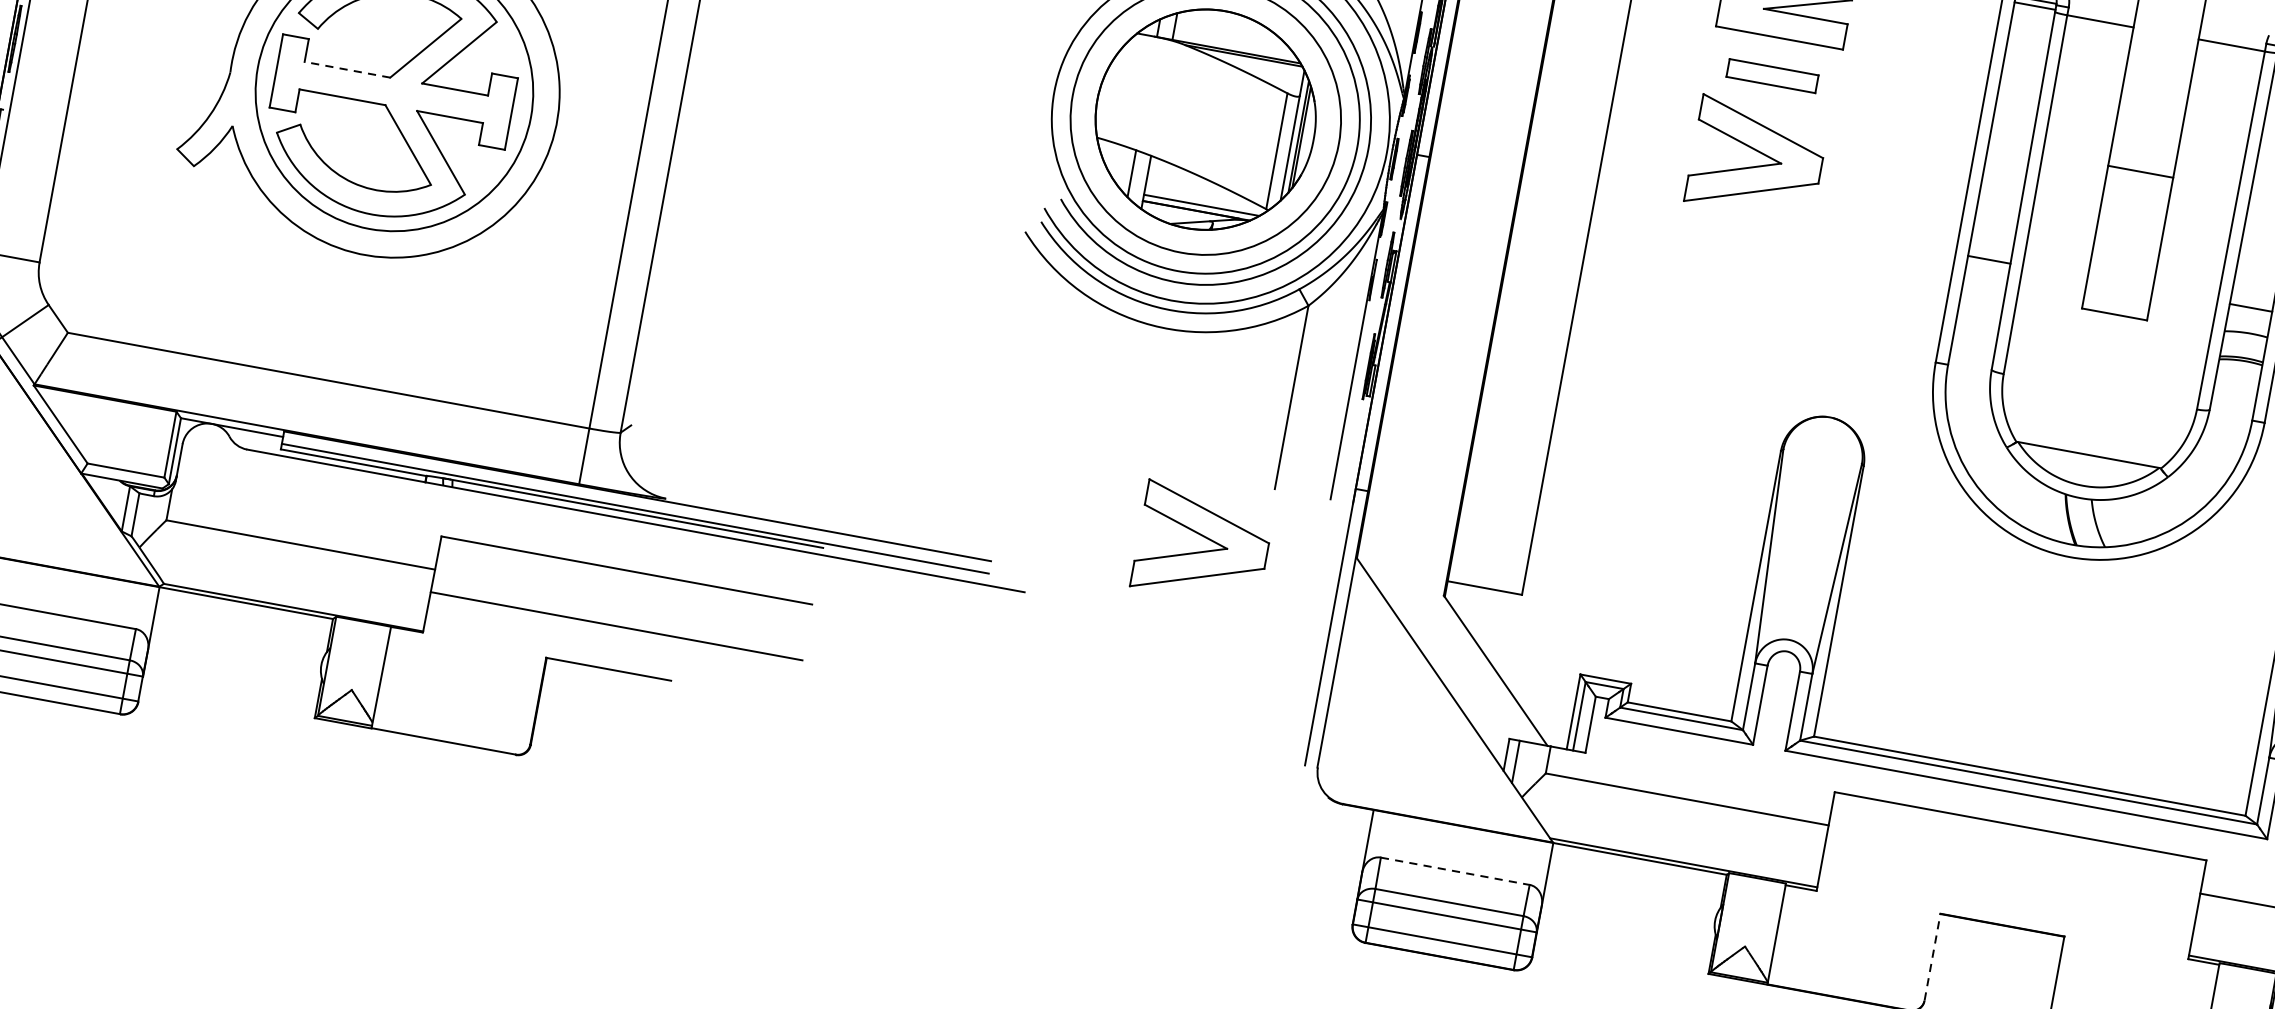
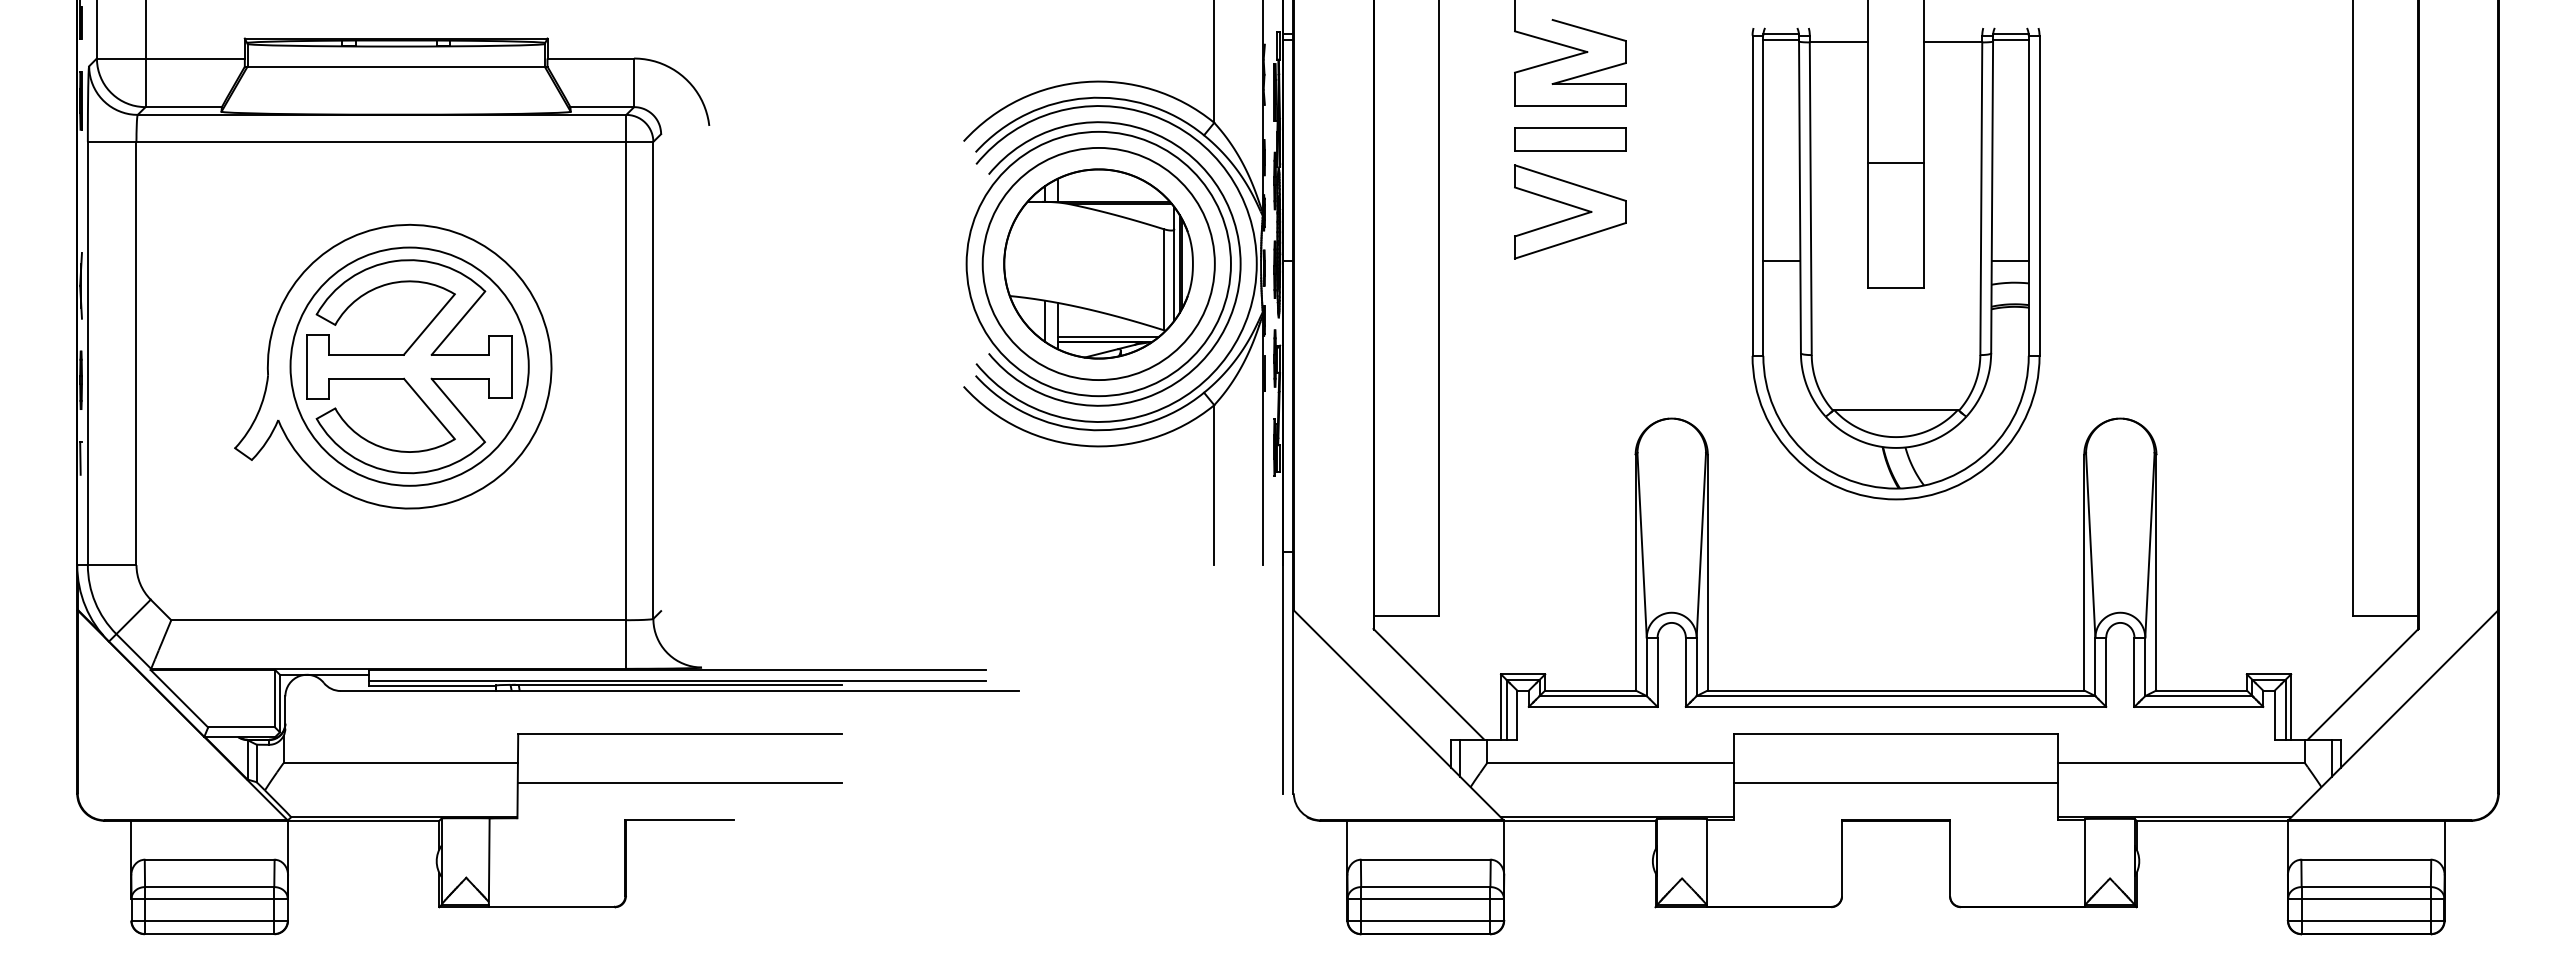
line: (347, 69) -> (366, 354), dashed -> solid
part: (1772, 76) -> (1570, 139), size x1.43
part: (1203, 543) -> (1162, 622), removed
line: (1454, 870) -> (1425, 859), dashed -> solid
line: (2009, 881) -> (1895, 782), added
line: (1933, 957) -> (1842, 858), dashed -> solid

